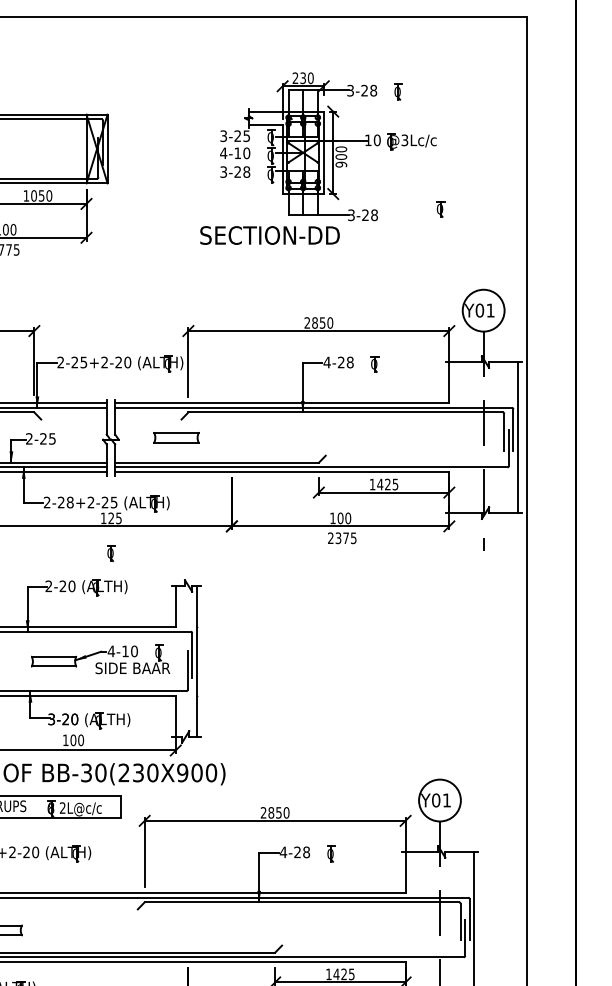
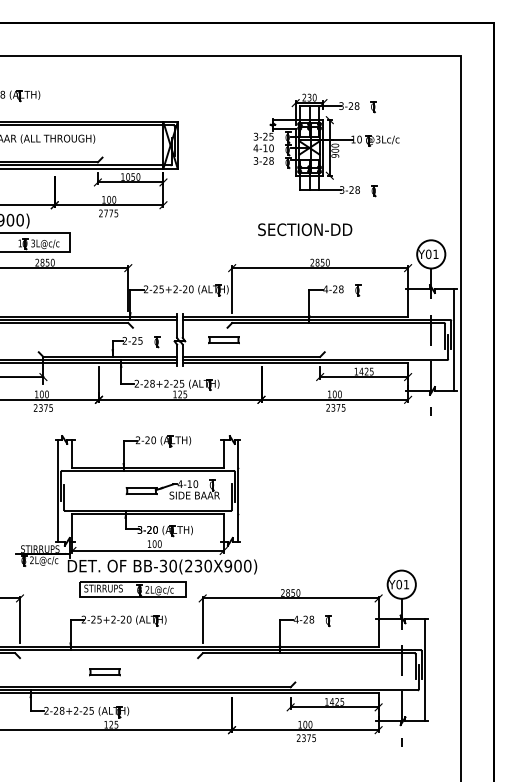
part: (441, 209) -> (374, 191), moved
text: (270, 235) -> (305, 229), moved
part: (111, 554) -> (157, 342), moved

